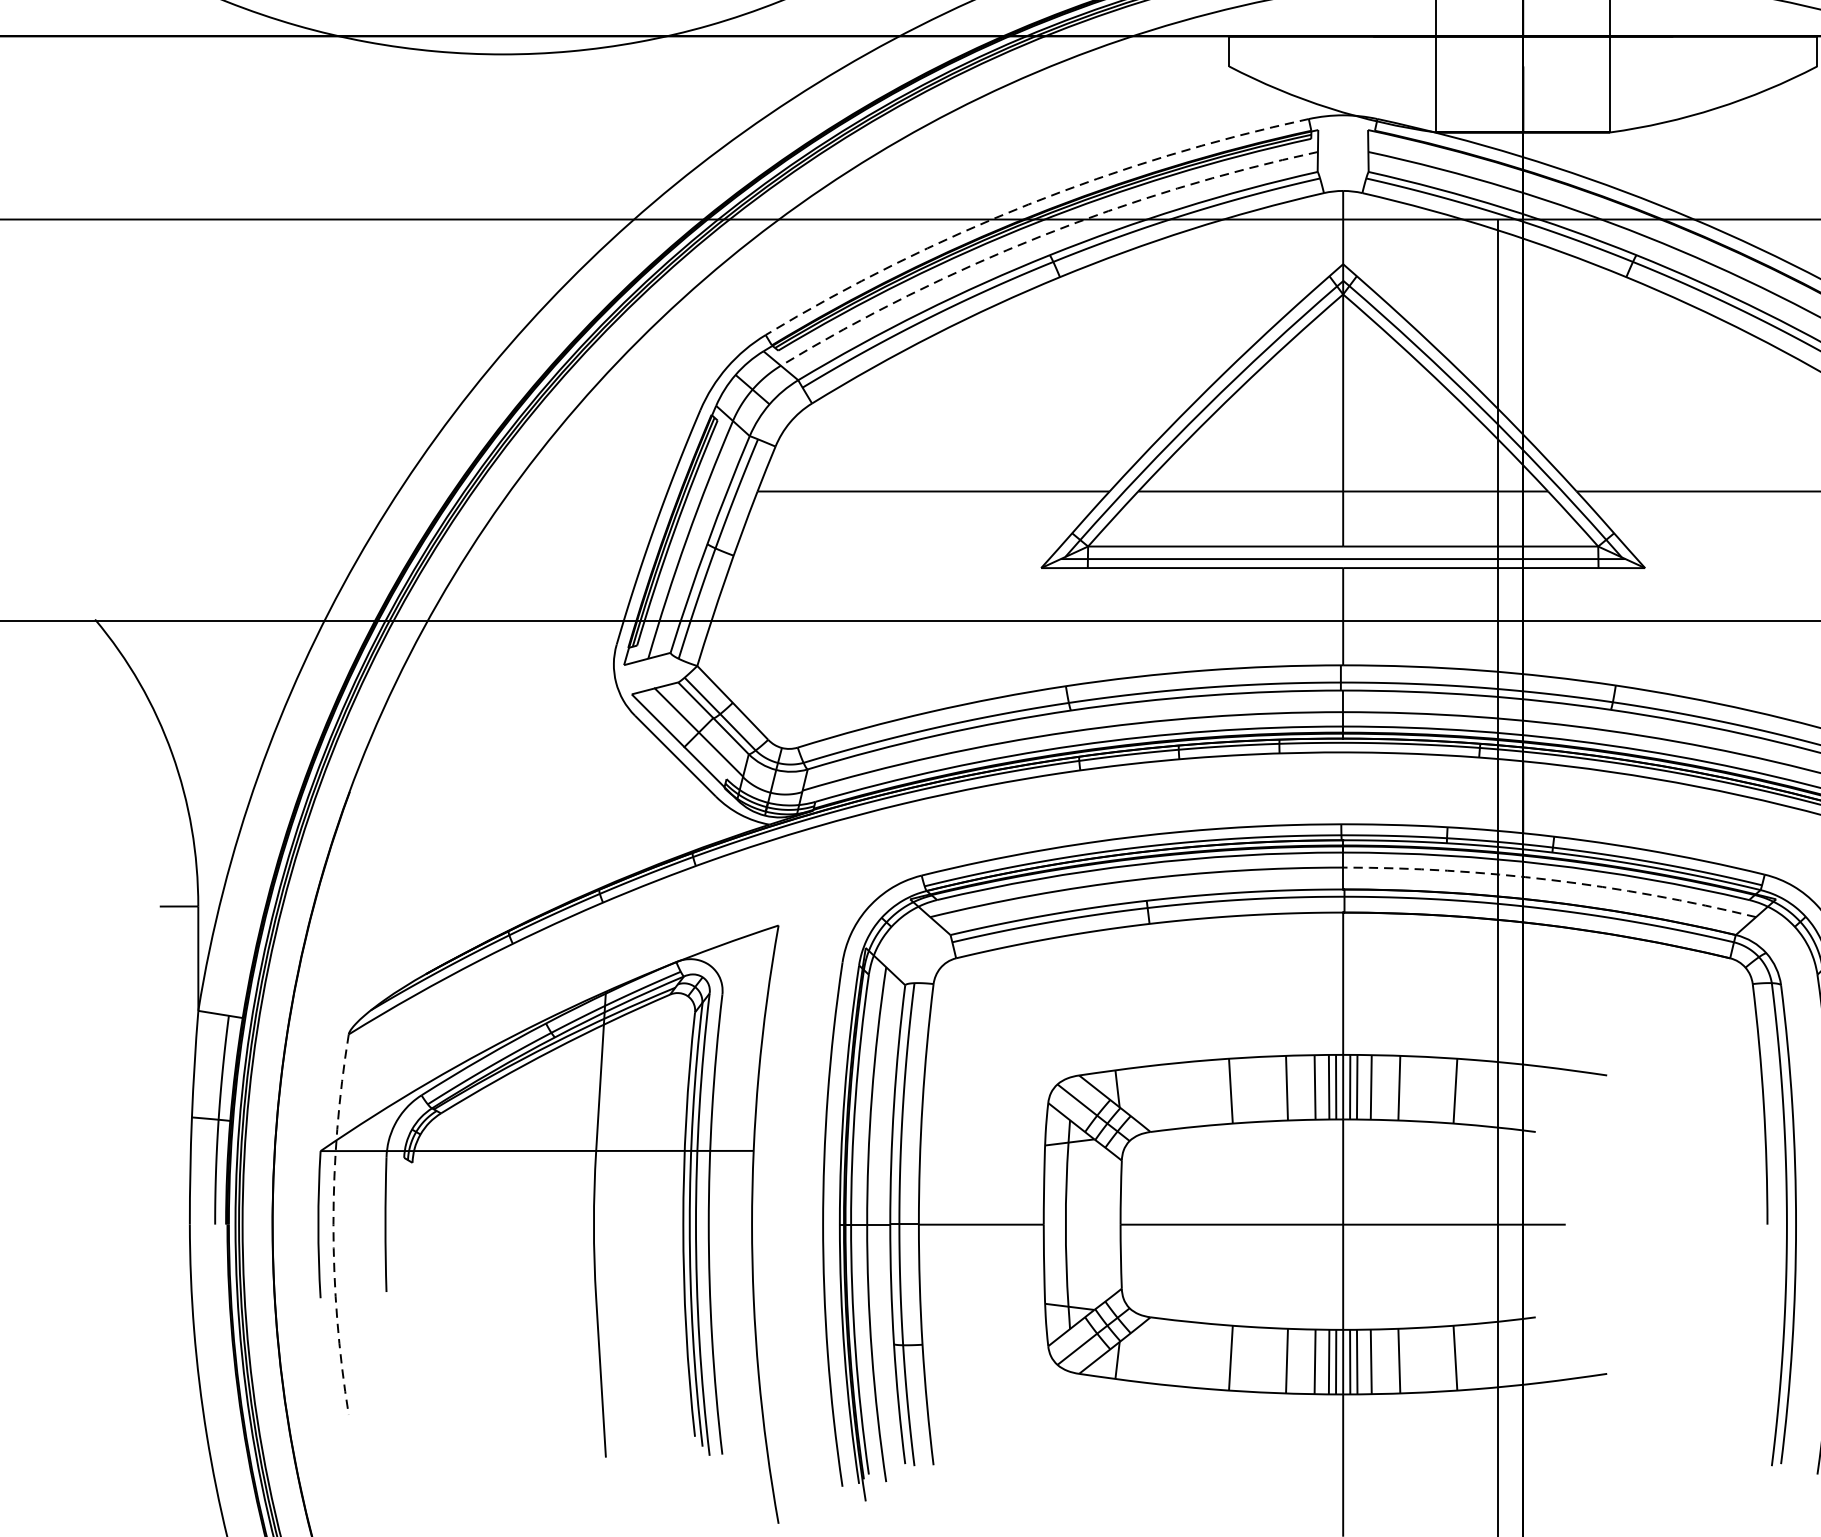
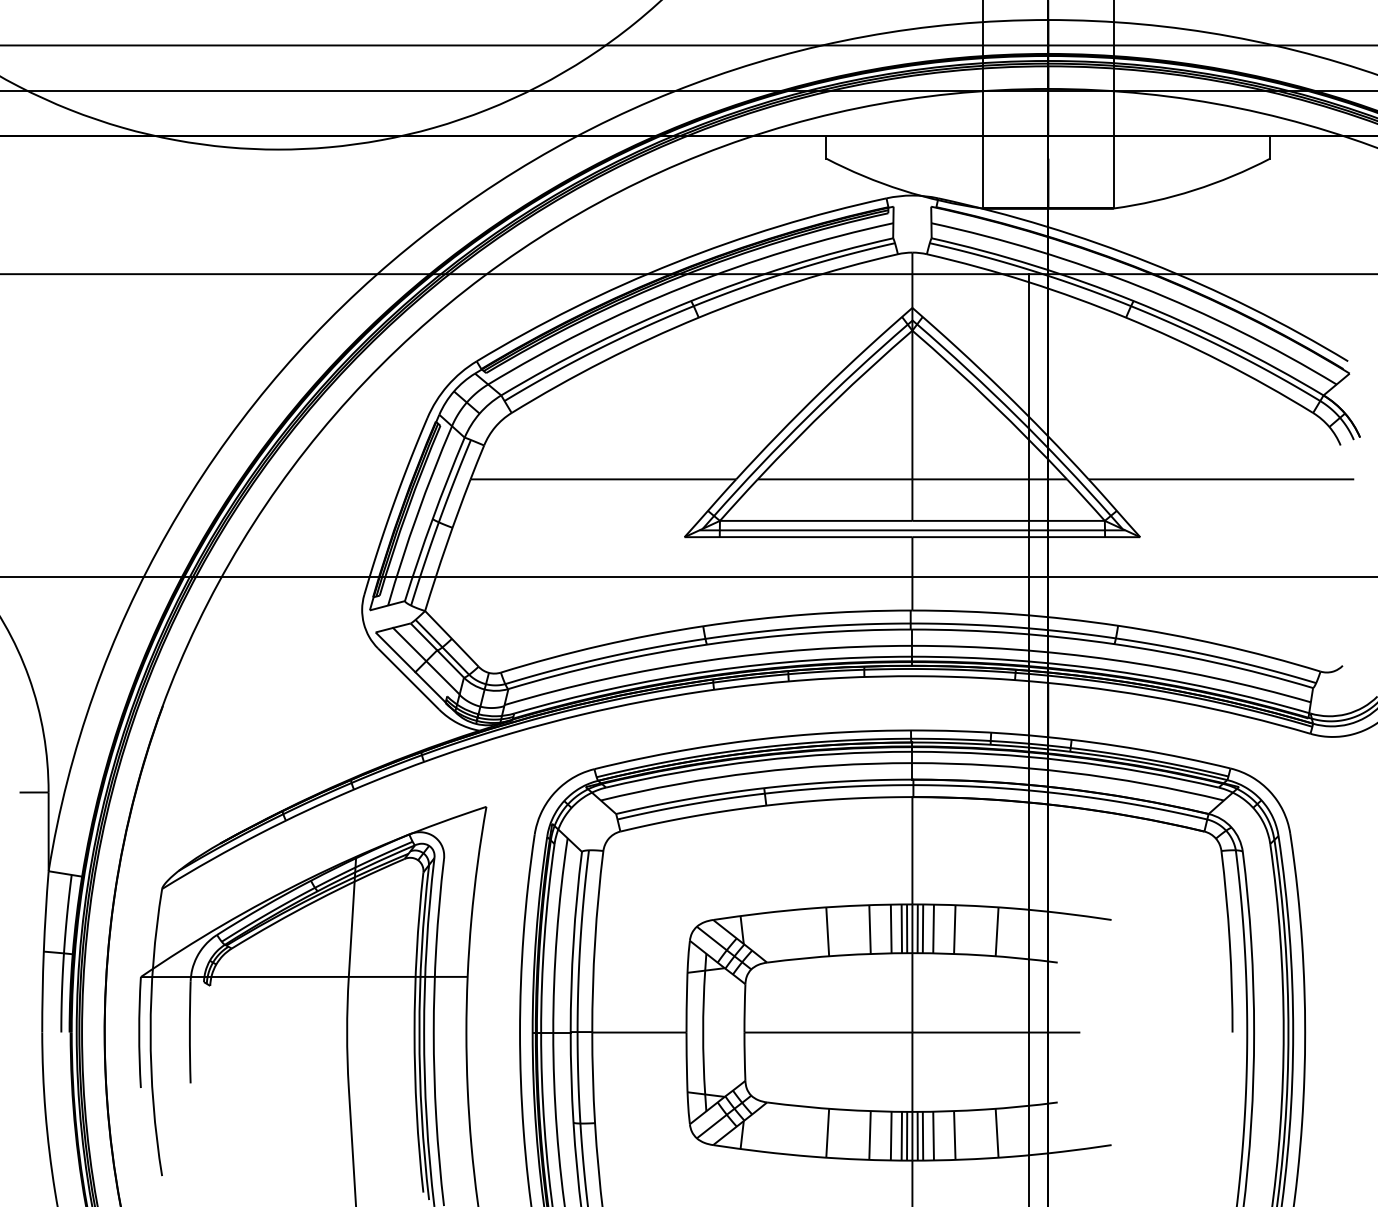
arc: (1027, 204) -> (674, 262), dashed -> solid
arc: (1041, 235) -> (684, 286), dashed -> solid
arc: (1551, 880) -> (1069, 772), dashed -> solid
arc: (333, 1224) -> (150, 1032), dashed -> solid

